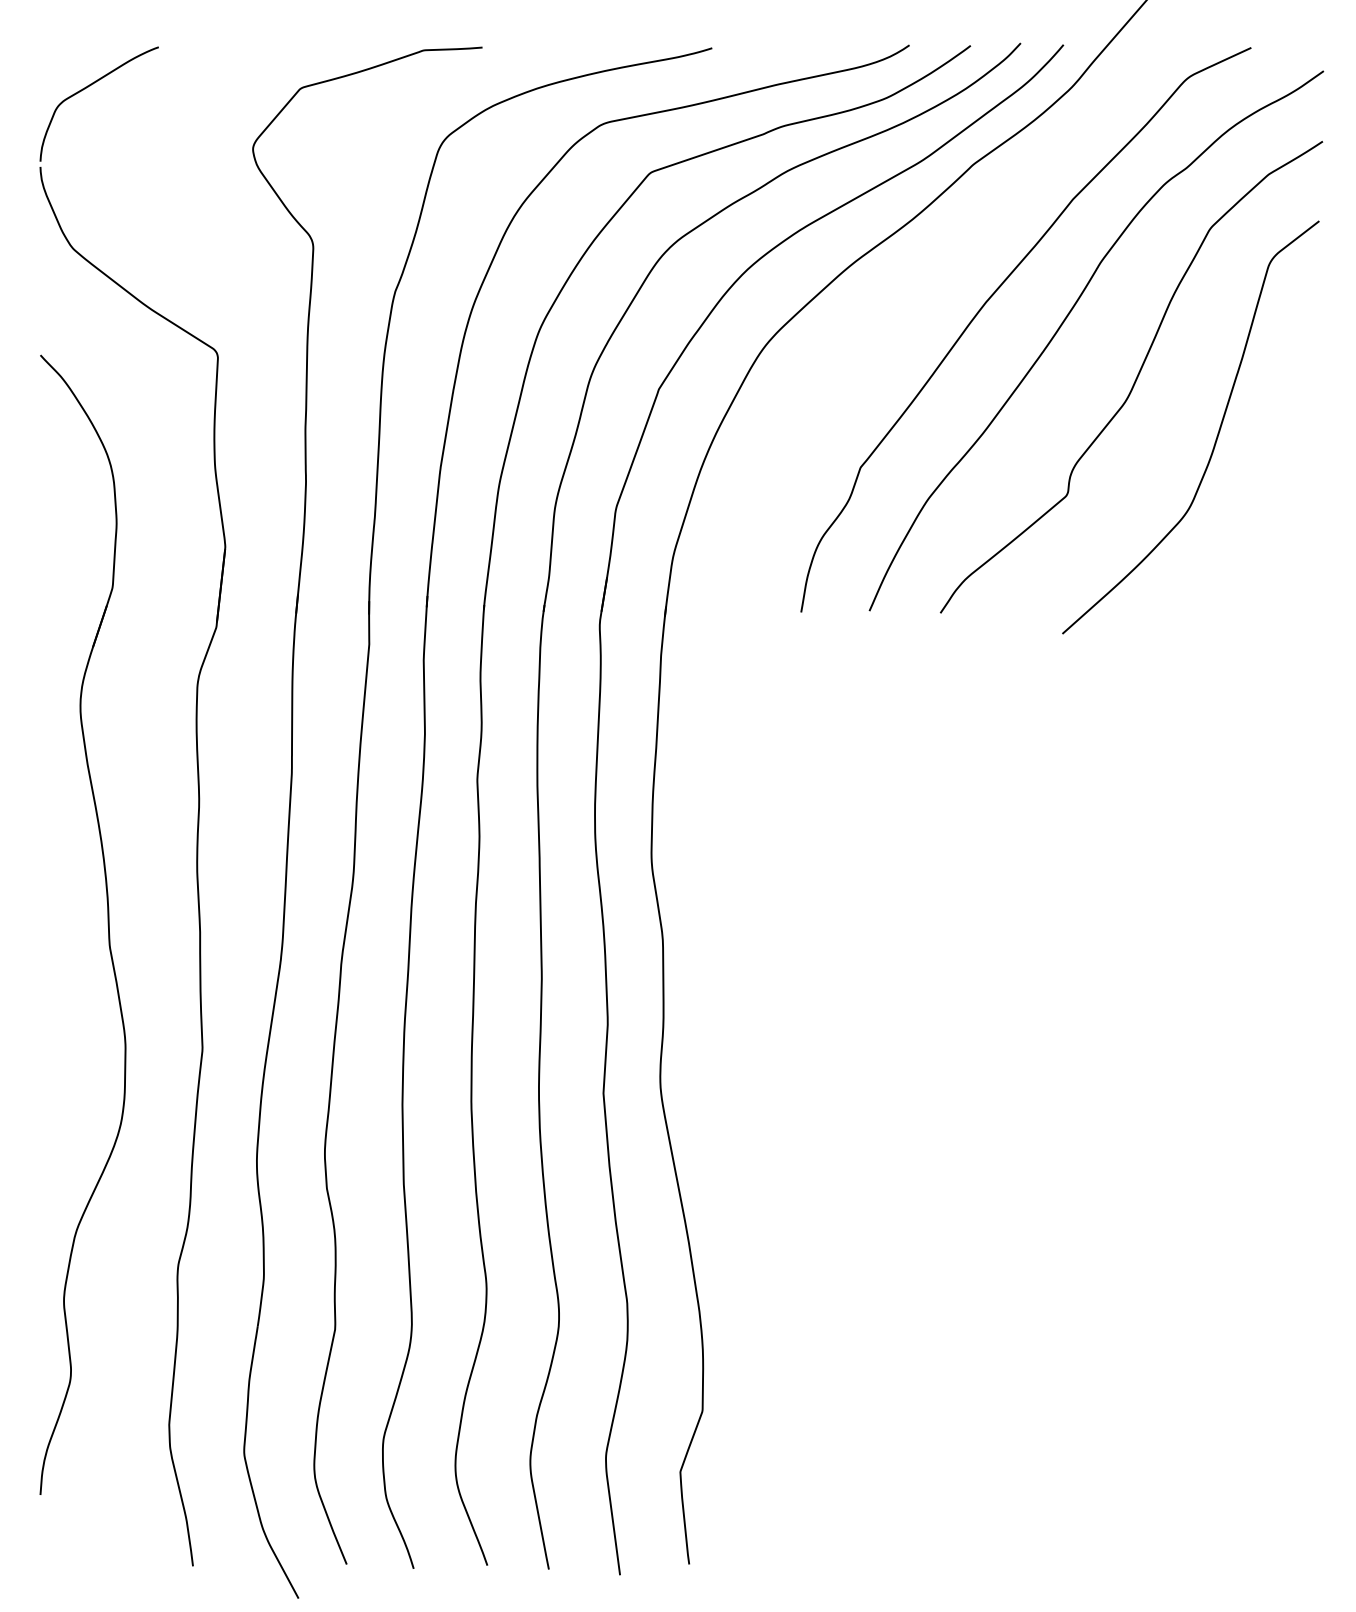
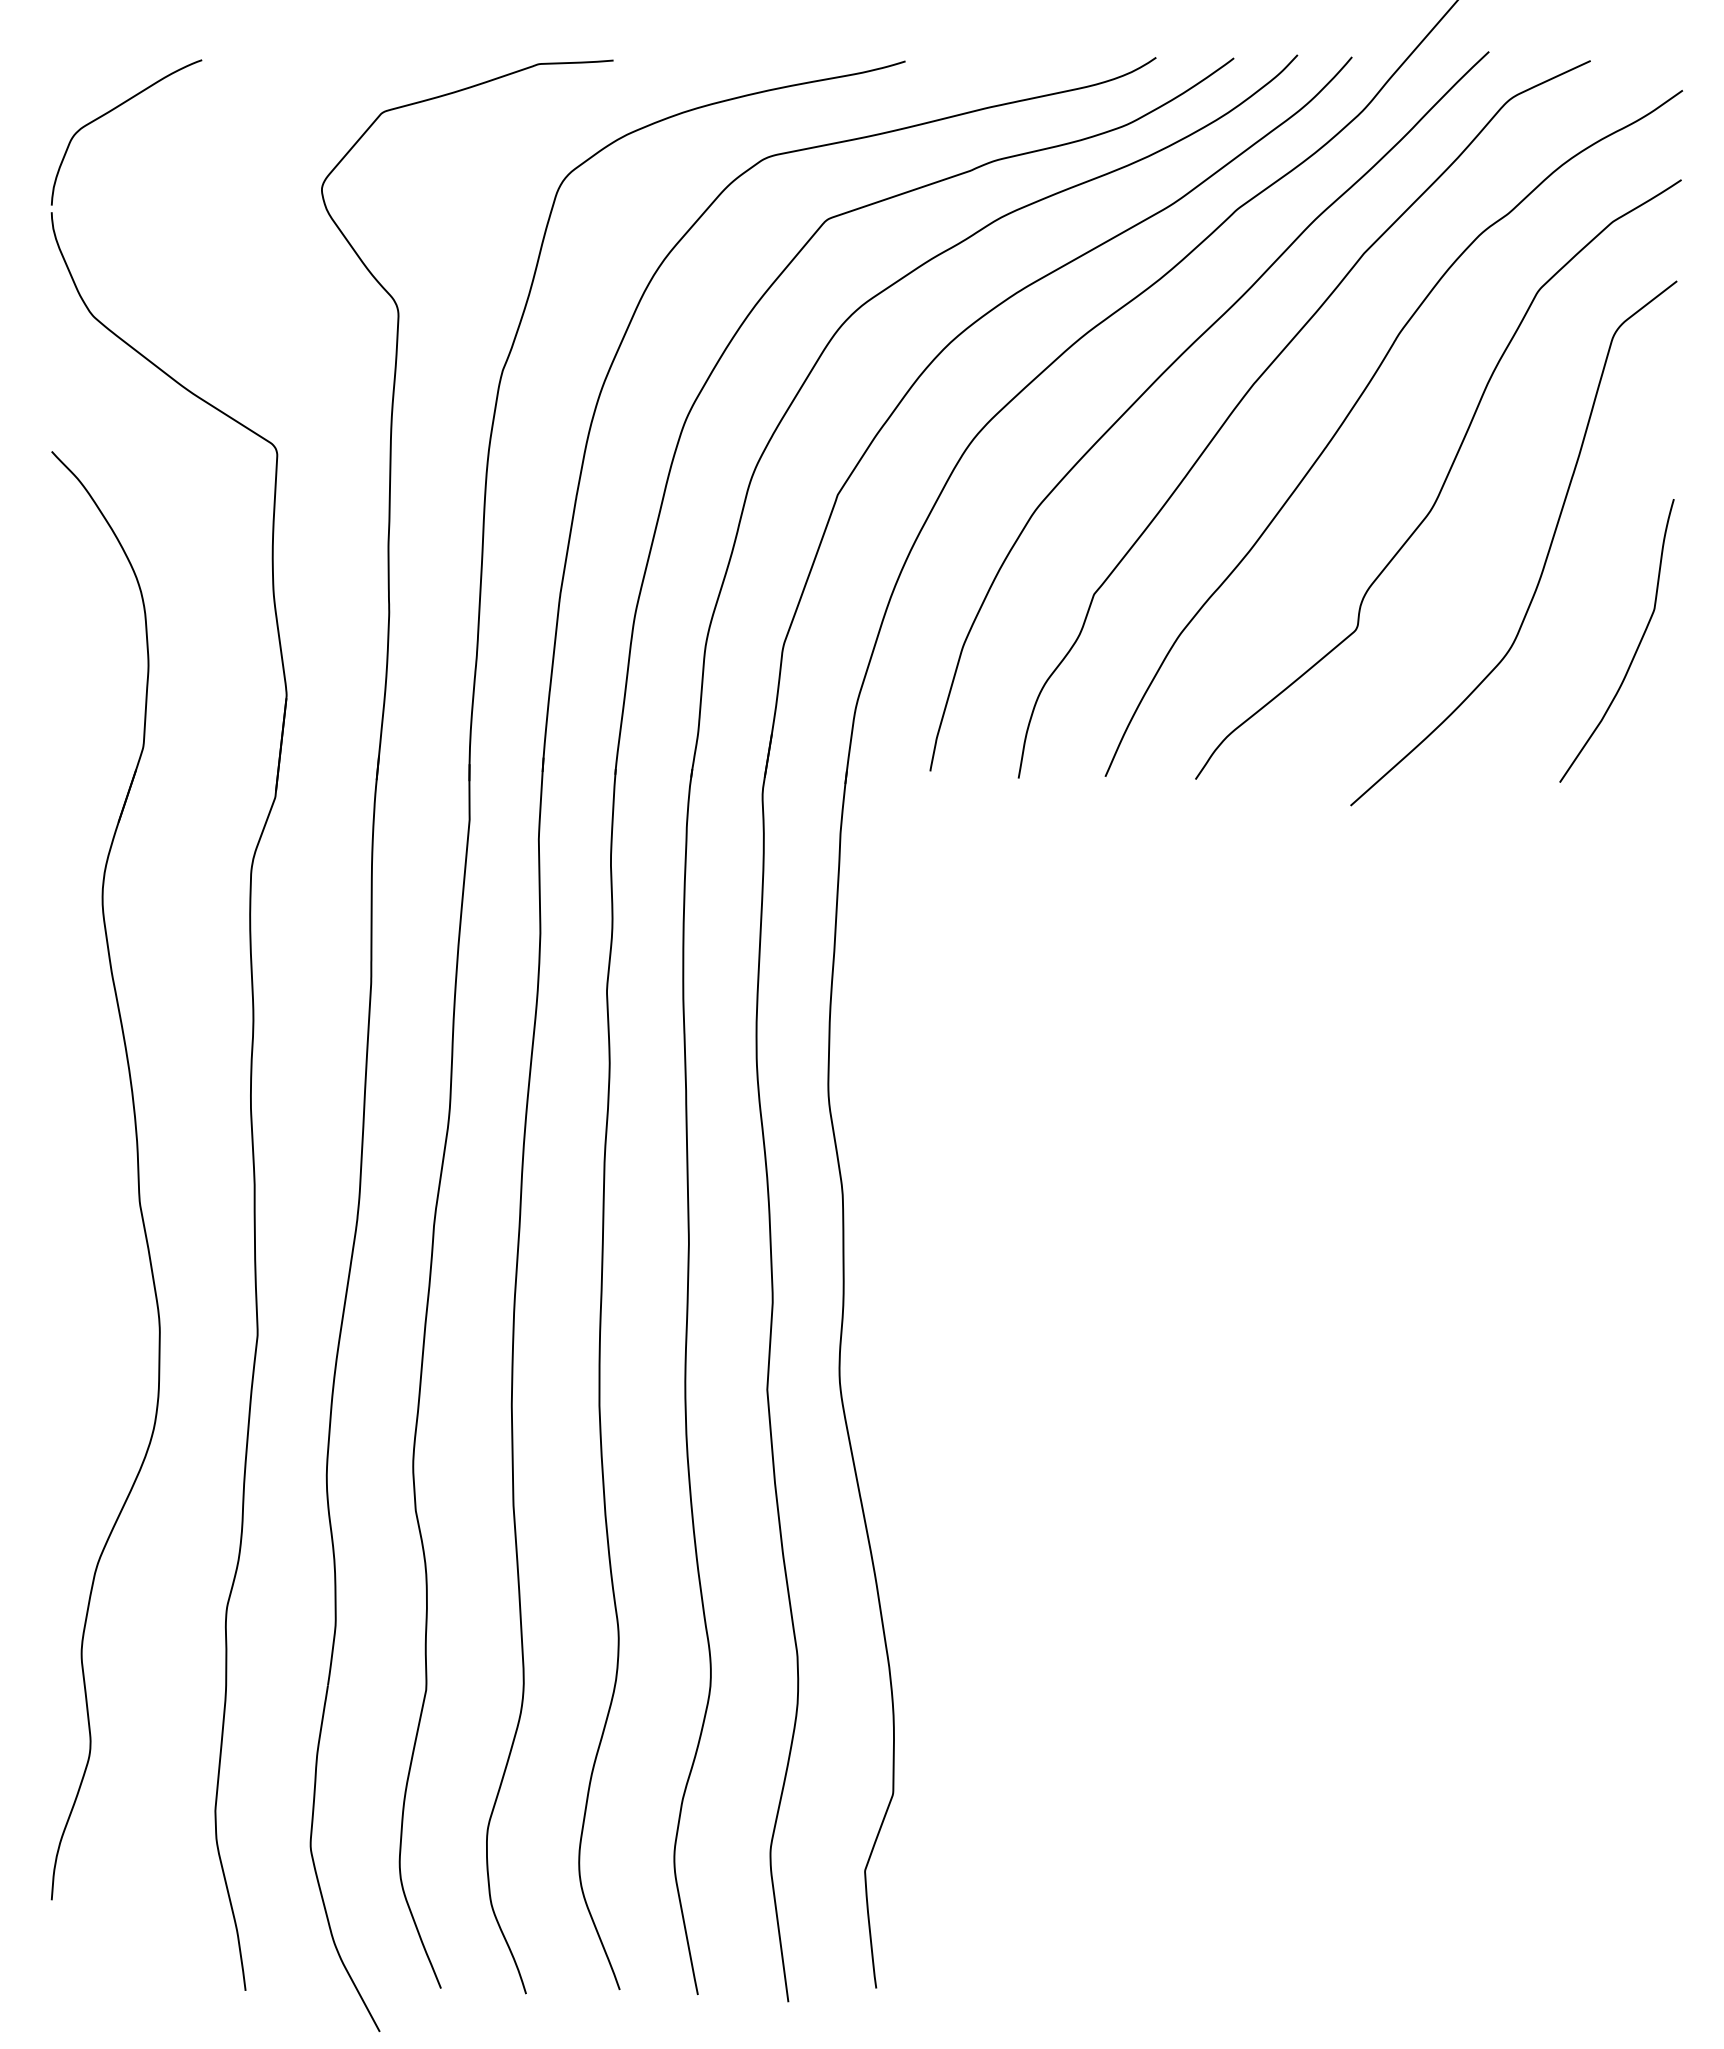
curve: (919, 290) -> (1168, 369), added
curve: (1286, 511) -> (1635, 650), added

